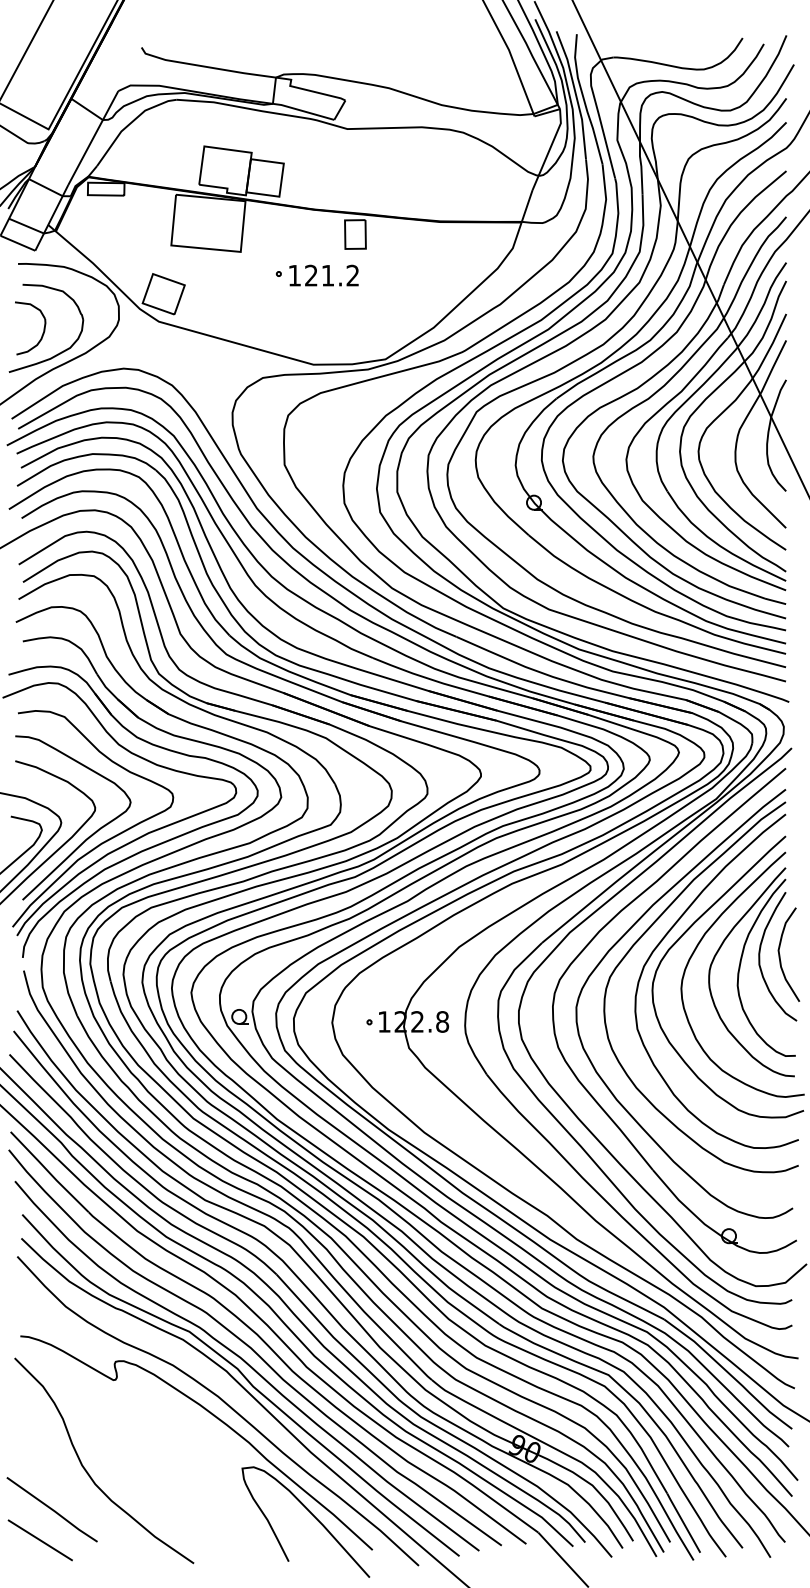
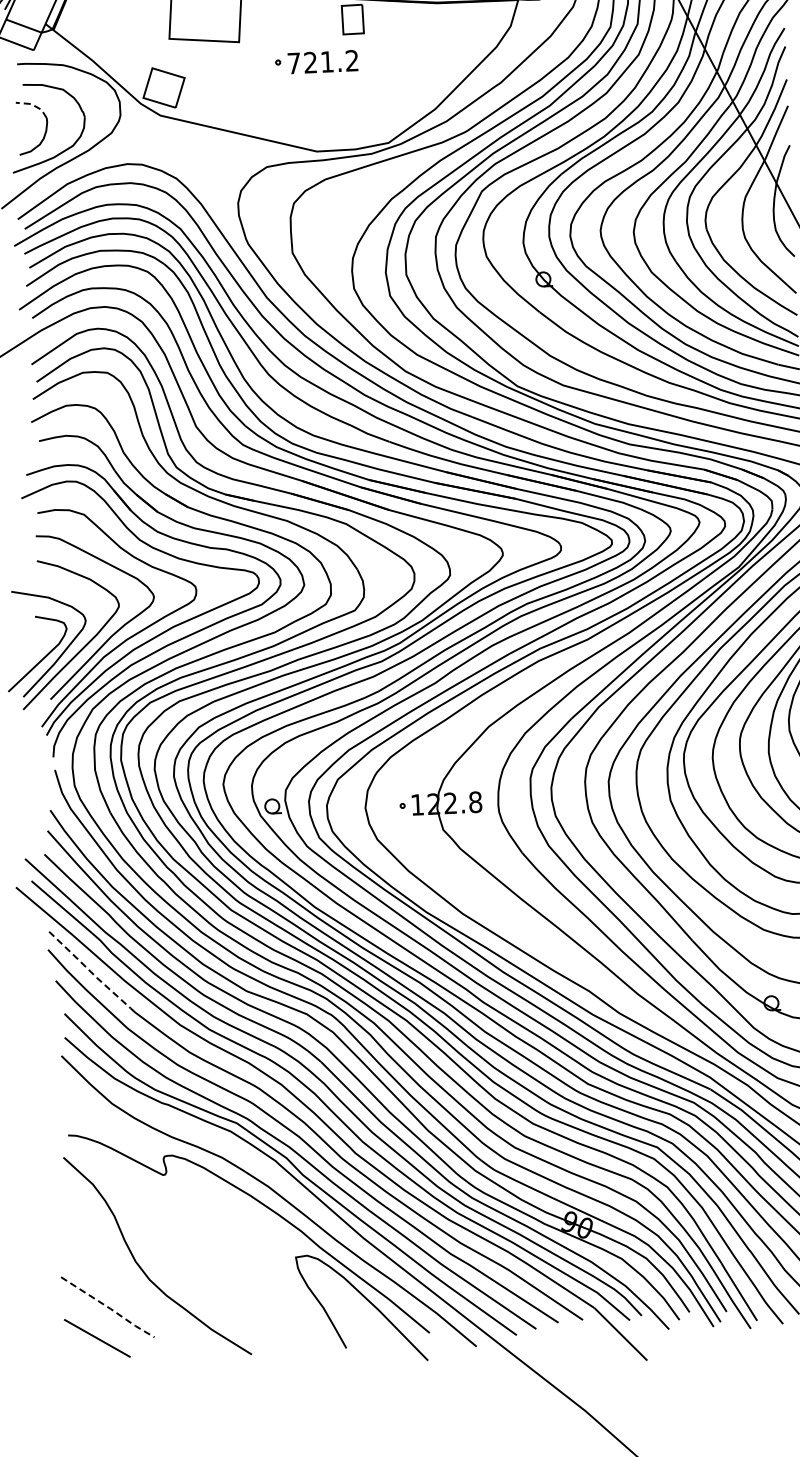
text: (294, 275) -> (293, 63), 121.2 -> 721.2
line: (32, 305) -> (33, 105), solid -> dashed
line: (49, 1172) -> (89, 970), solid -> dashed
line: (54, 1510) -> (110, 1307), solid -> dashed

